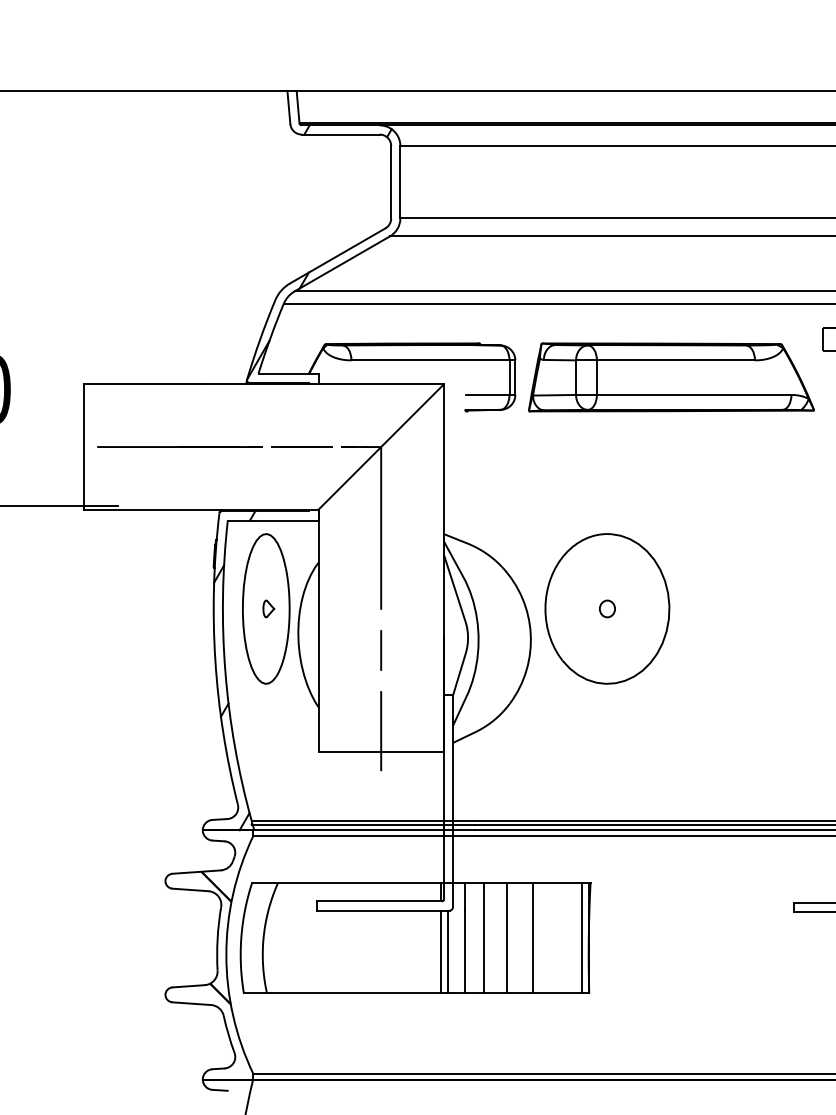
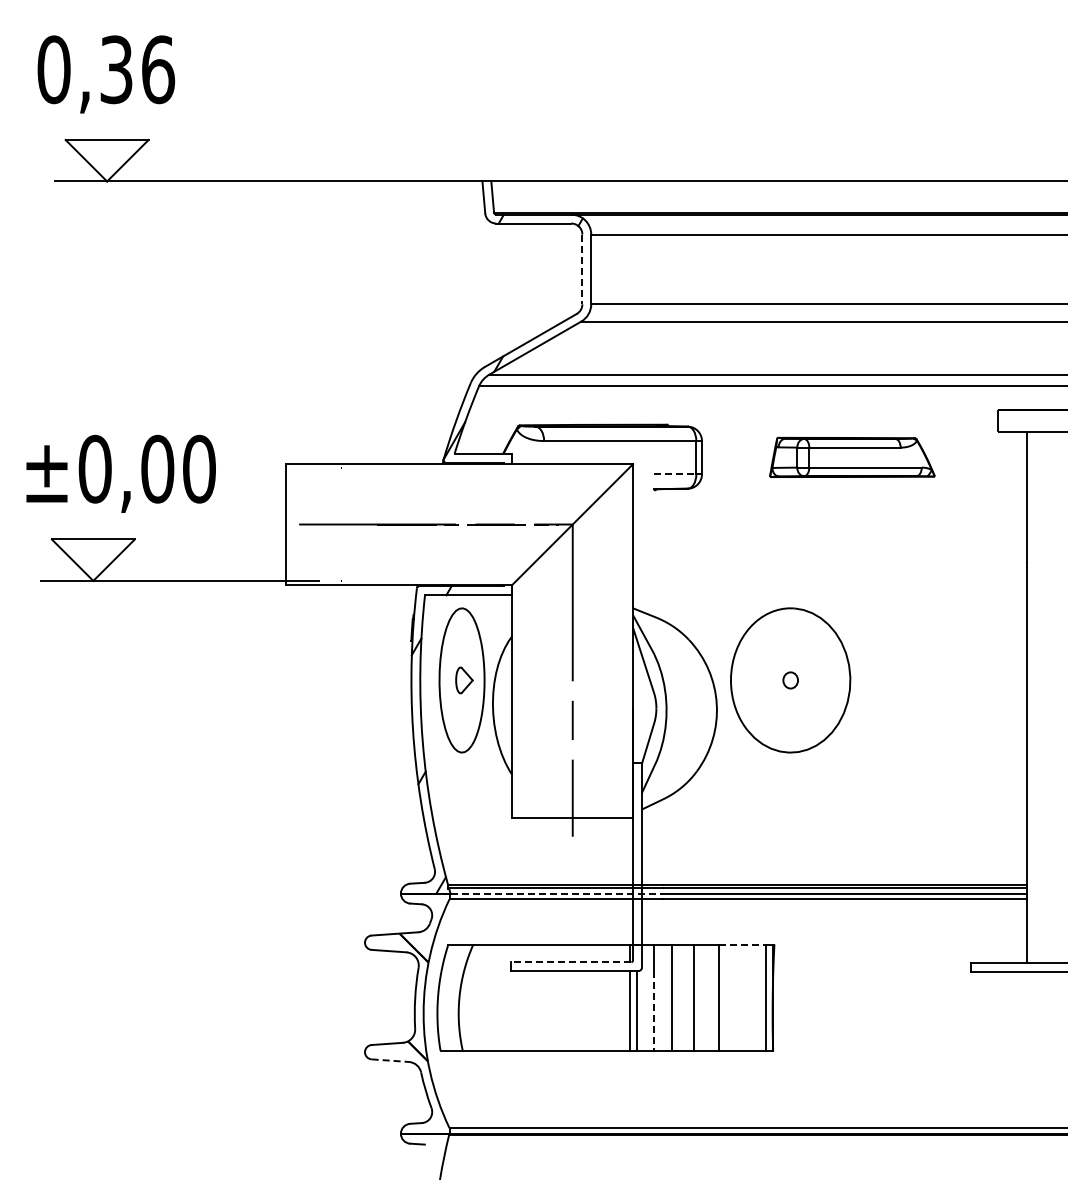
line: (391, 182) -> (582, 269), solid -> dashed
part: (671, 377) -> (852, 457), size x0.6
line: (487, 395) -> (675, 474), solid -> dashed
part: (268, 608) -> (464, 680), size x1.6
line: (365, 830) -> (557, 893), solid -> dashed
line: (557, 883) -> (742, 944), solid -> dashed
line: (378, 901) -> (570, 962), solid -> dashed
line: (465, 951) -> (653, 1010), solid -> dashed
line: (191, 1003) -> (390, 1060), solid -> dashed

